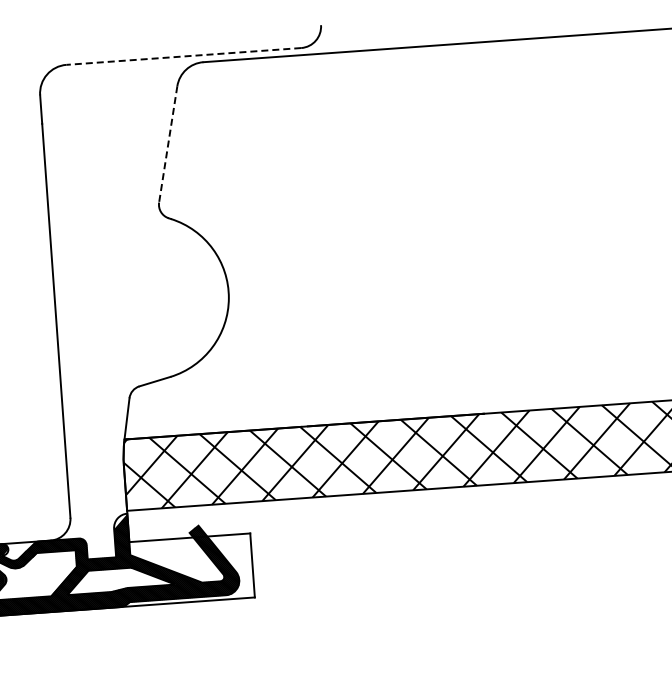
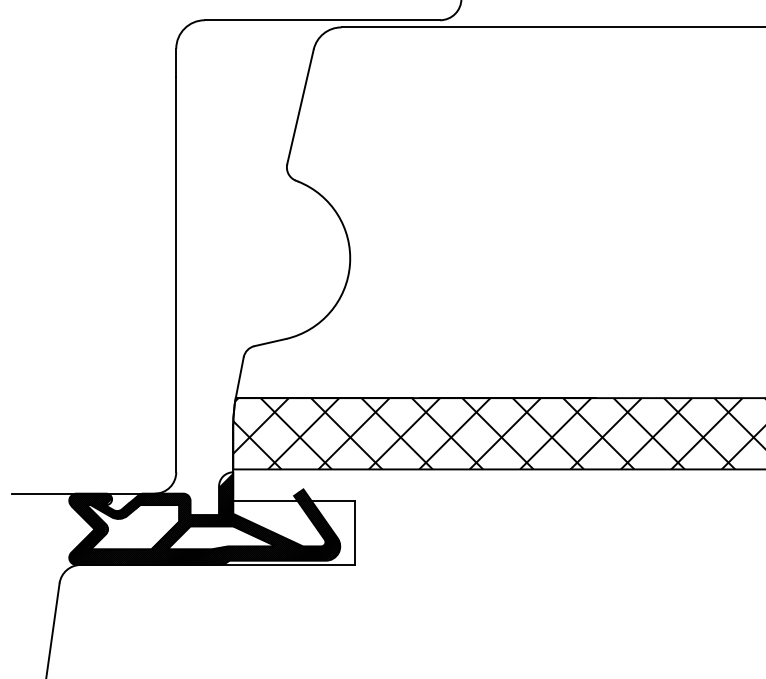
line: (184, 56) -> (322, 20), dashed -> solid
line: (168, 144) -> (300, 106), dashed -> solid

